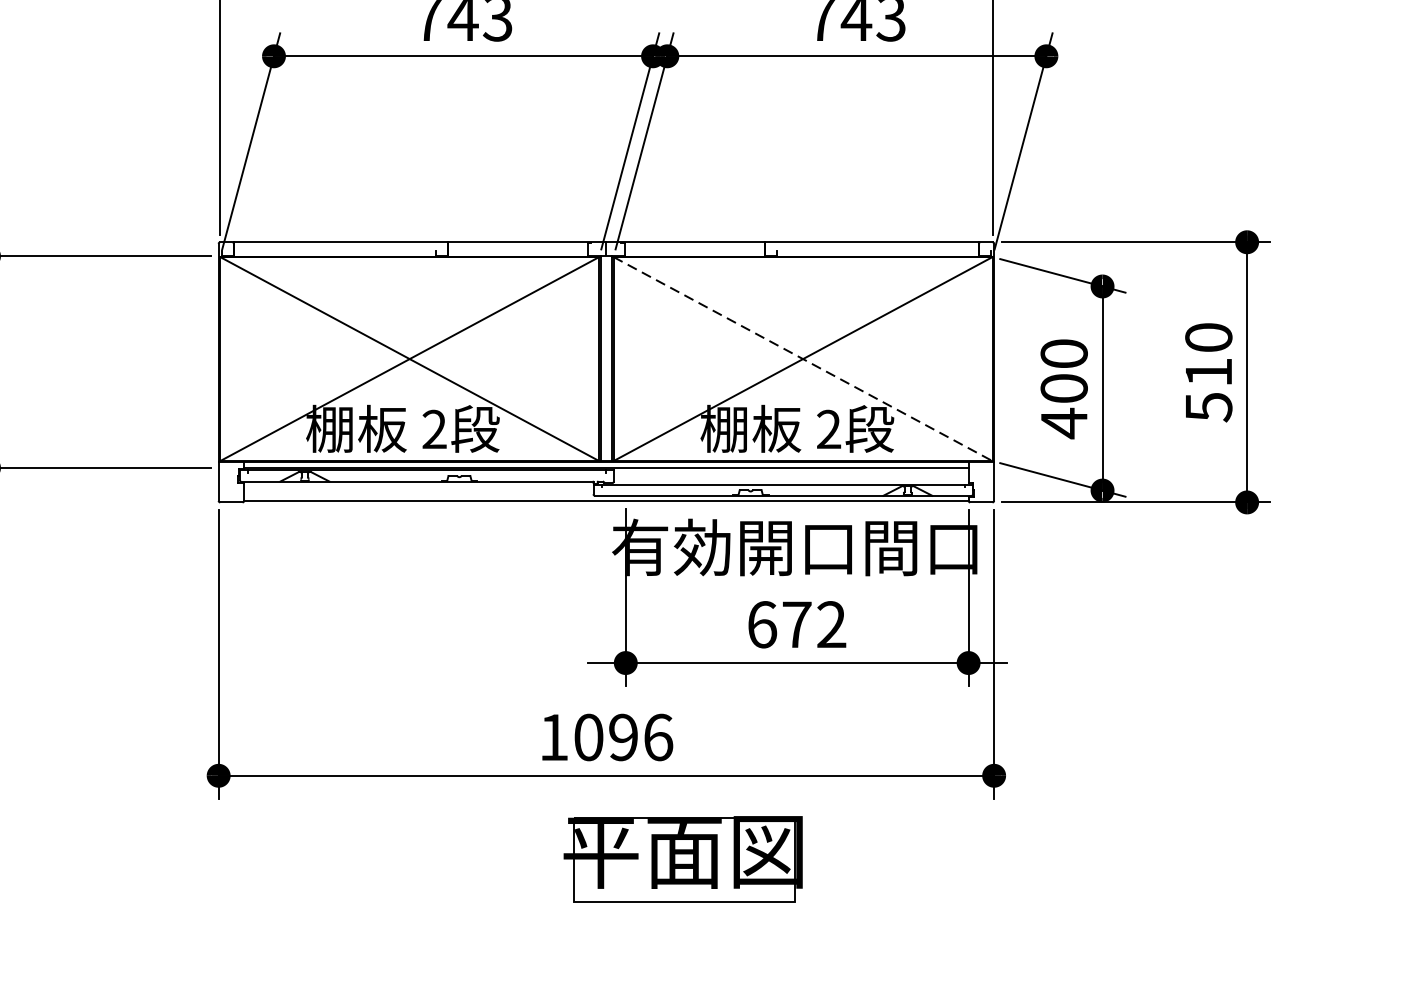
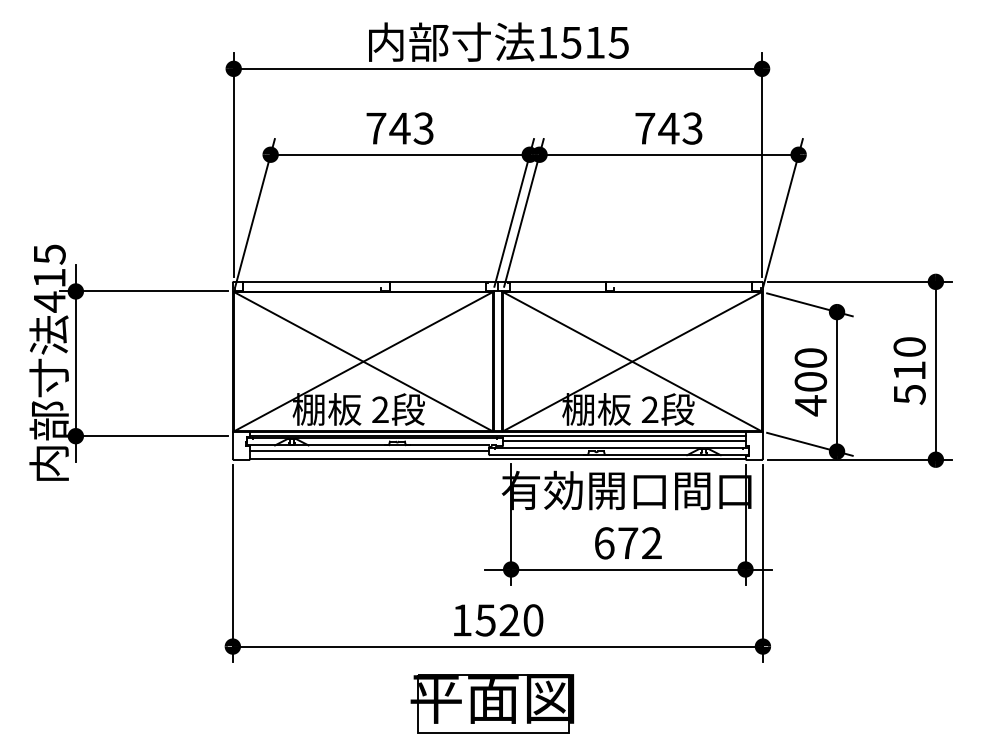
line: (803, 358) -> (632, 361), dashed -> solid
line: (791, 475) -> (624, 441), added
line: (418, 490) -> (369, 451), added
text: (623, 737) -> (509, 620), 1096 -> 1520
part: (683, 859) -> (492, 703), moved

